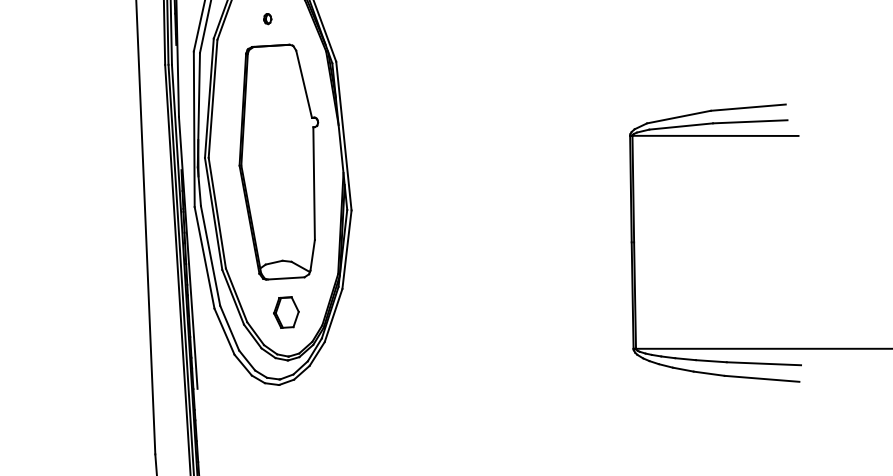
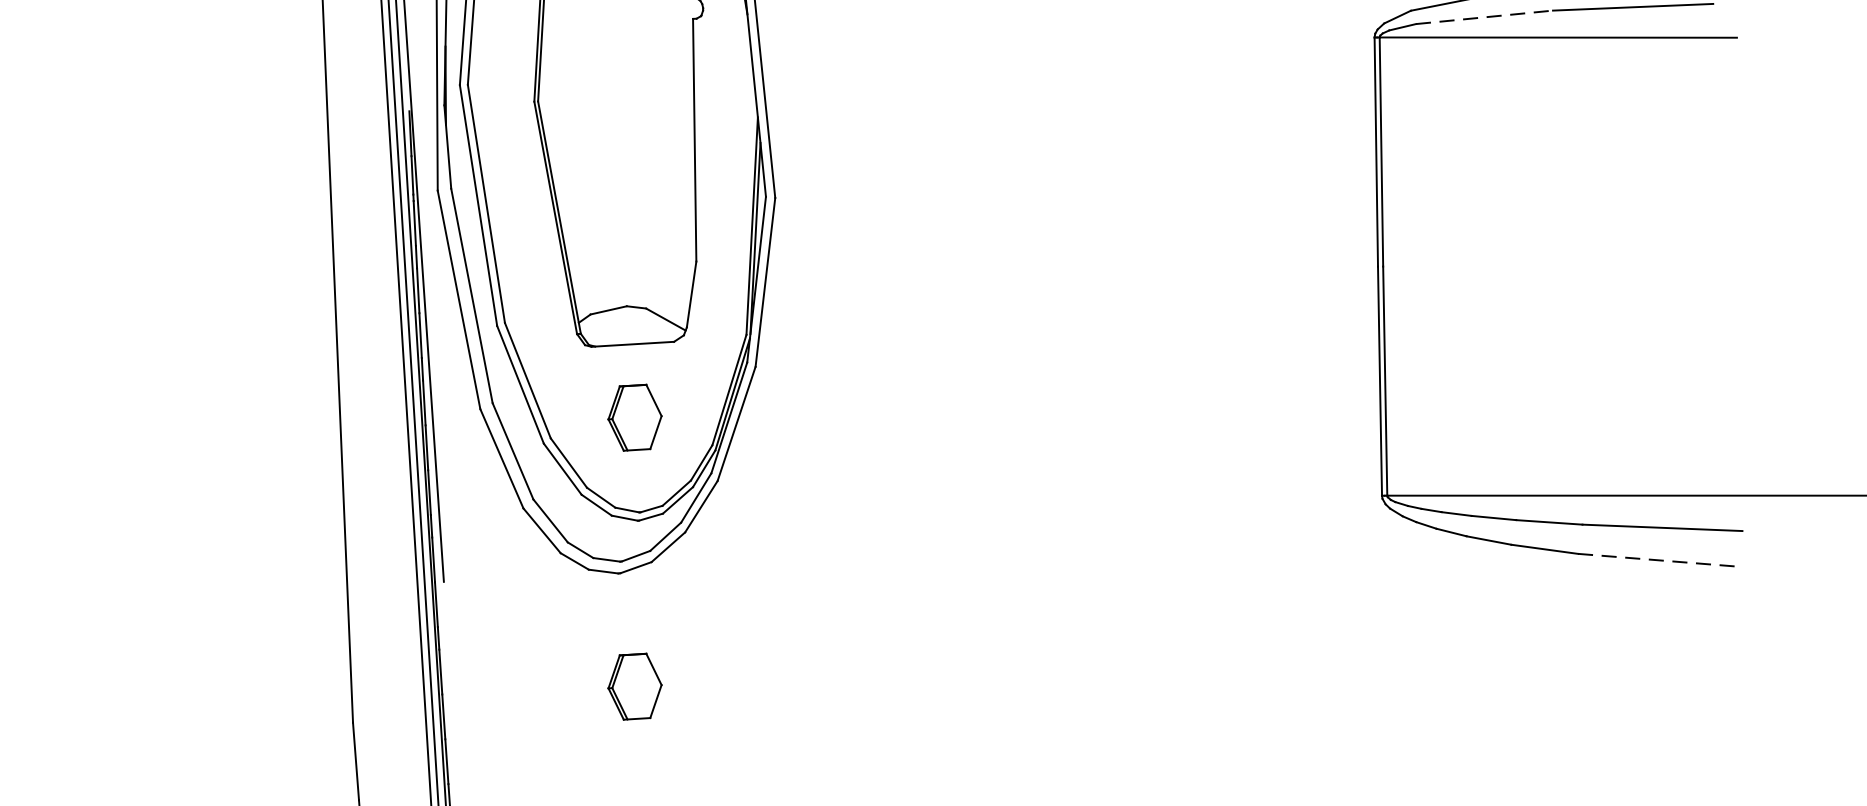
line: (681, 126) -> (1485, 17), solid -> dashed
line: (762, 378) -> (1659, 559), solid -> dashed
part: (286, 437) -> (635, 686), added

